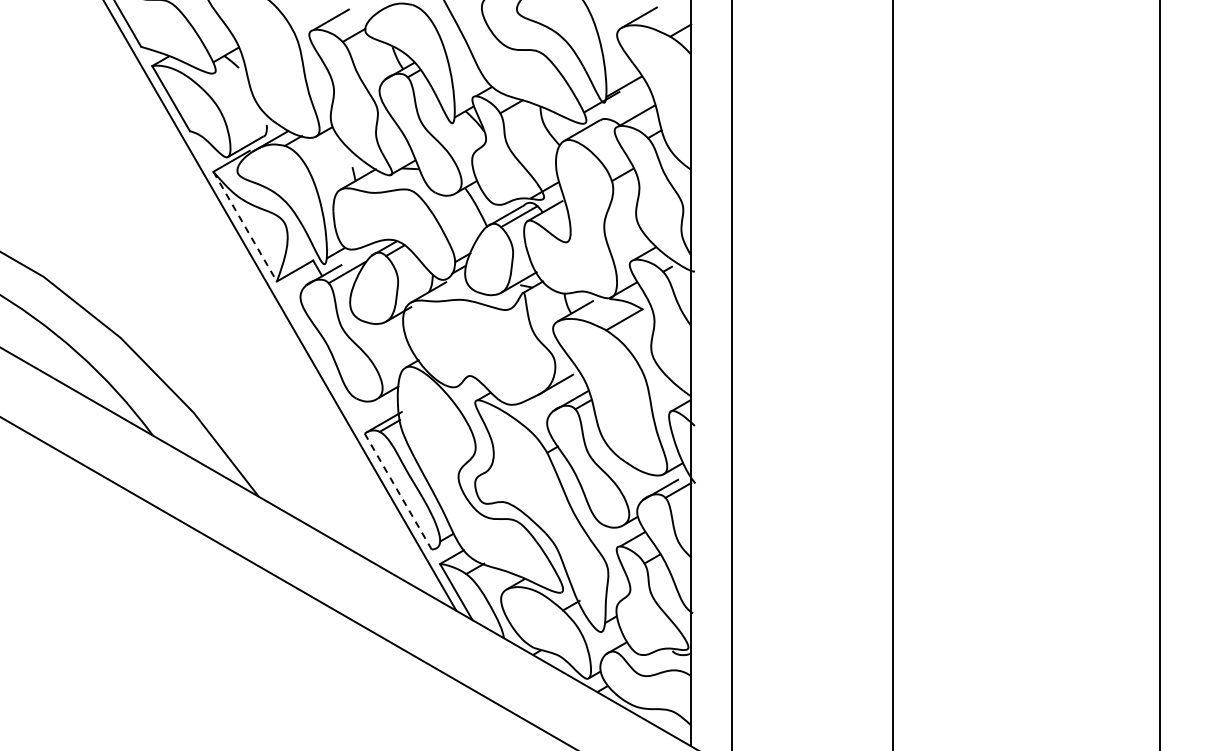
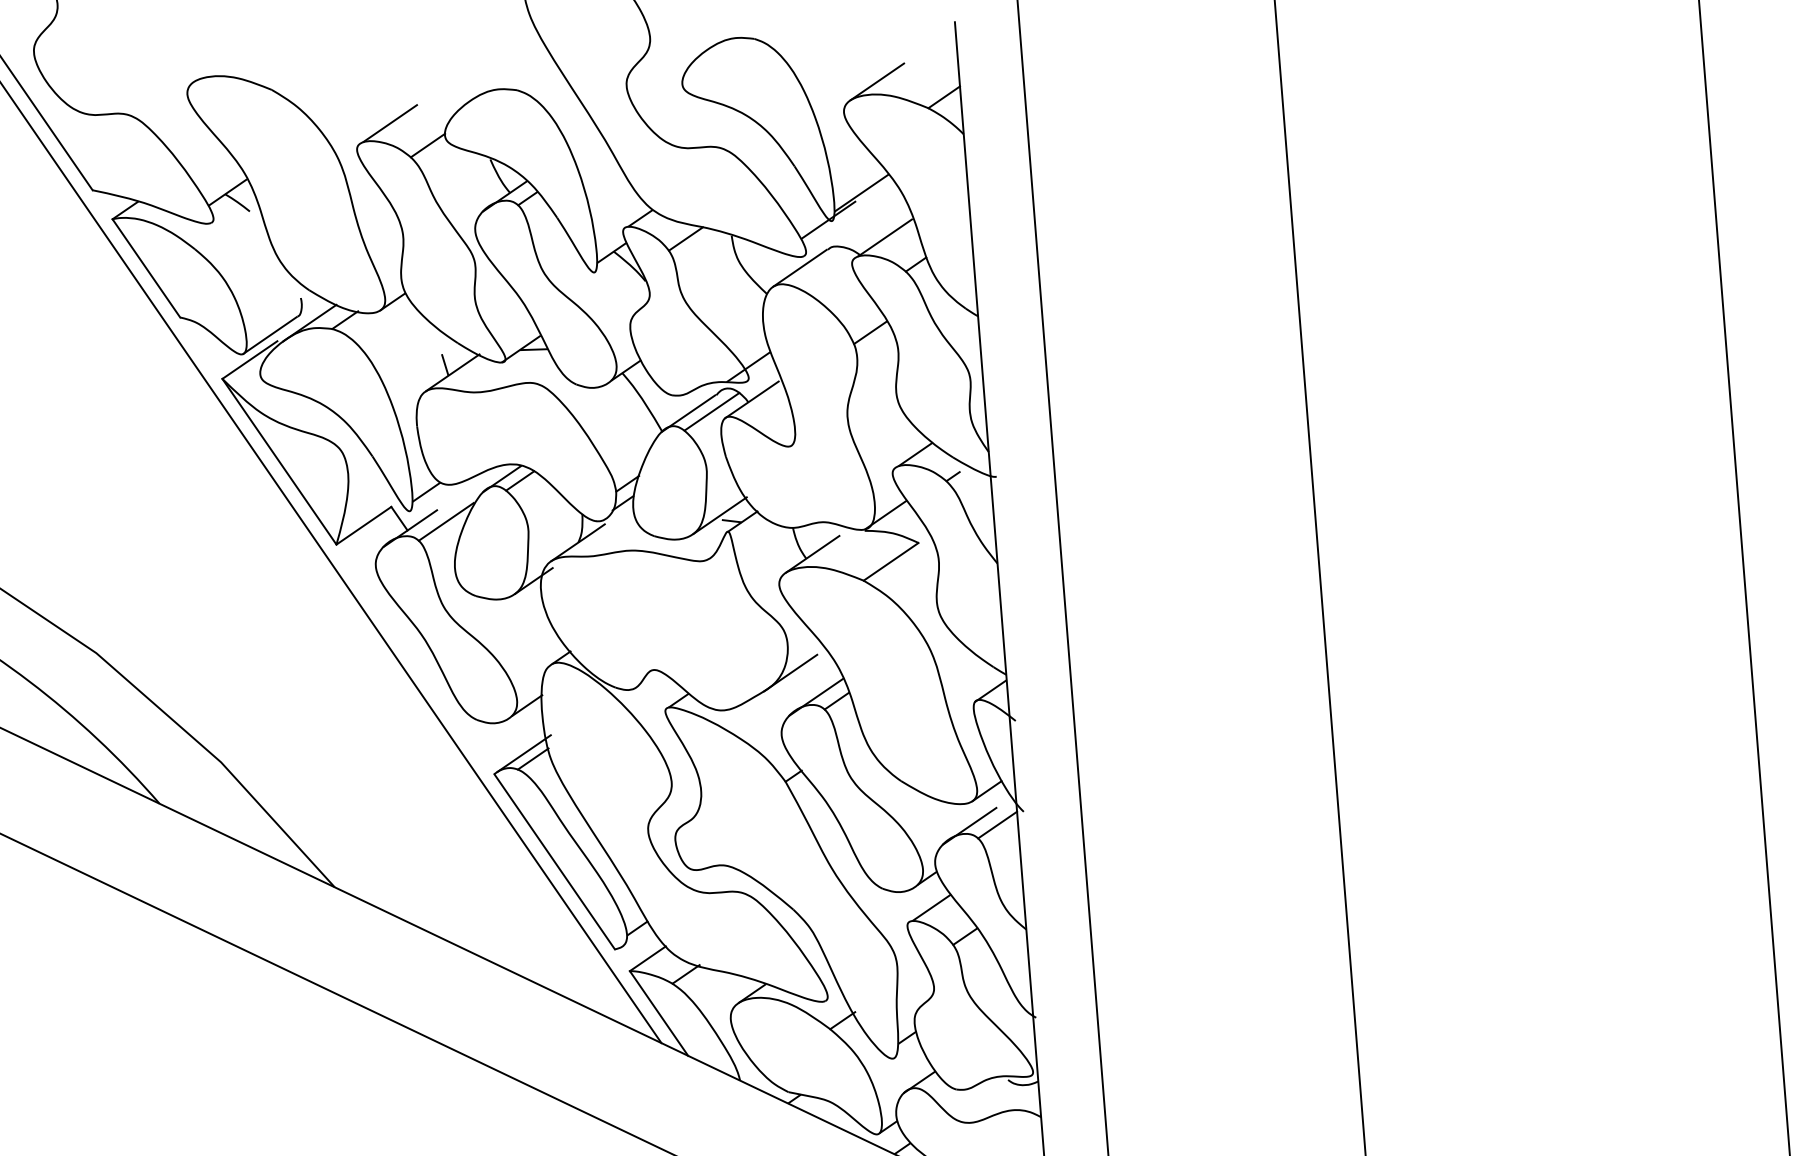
line: (245, 227) -> (280, 463), dashed -> solid
line: (398, 492) -> (555, 863), dashed -> solid

